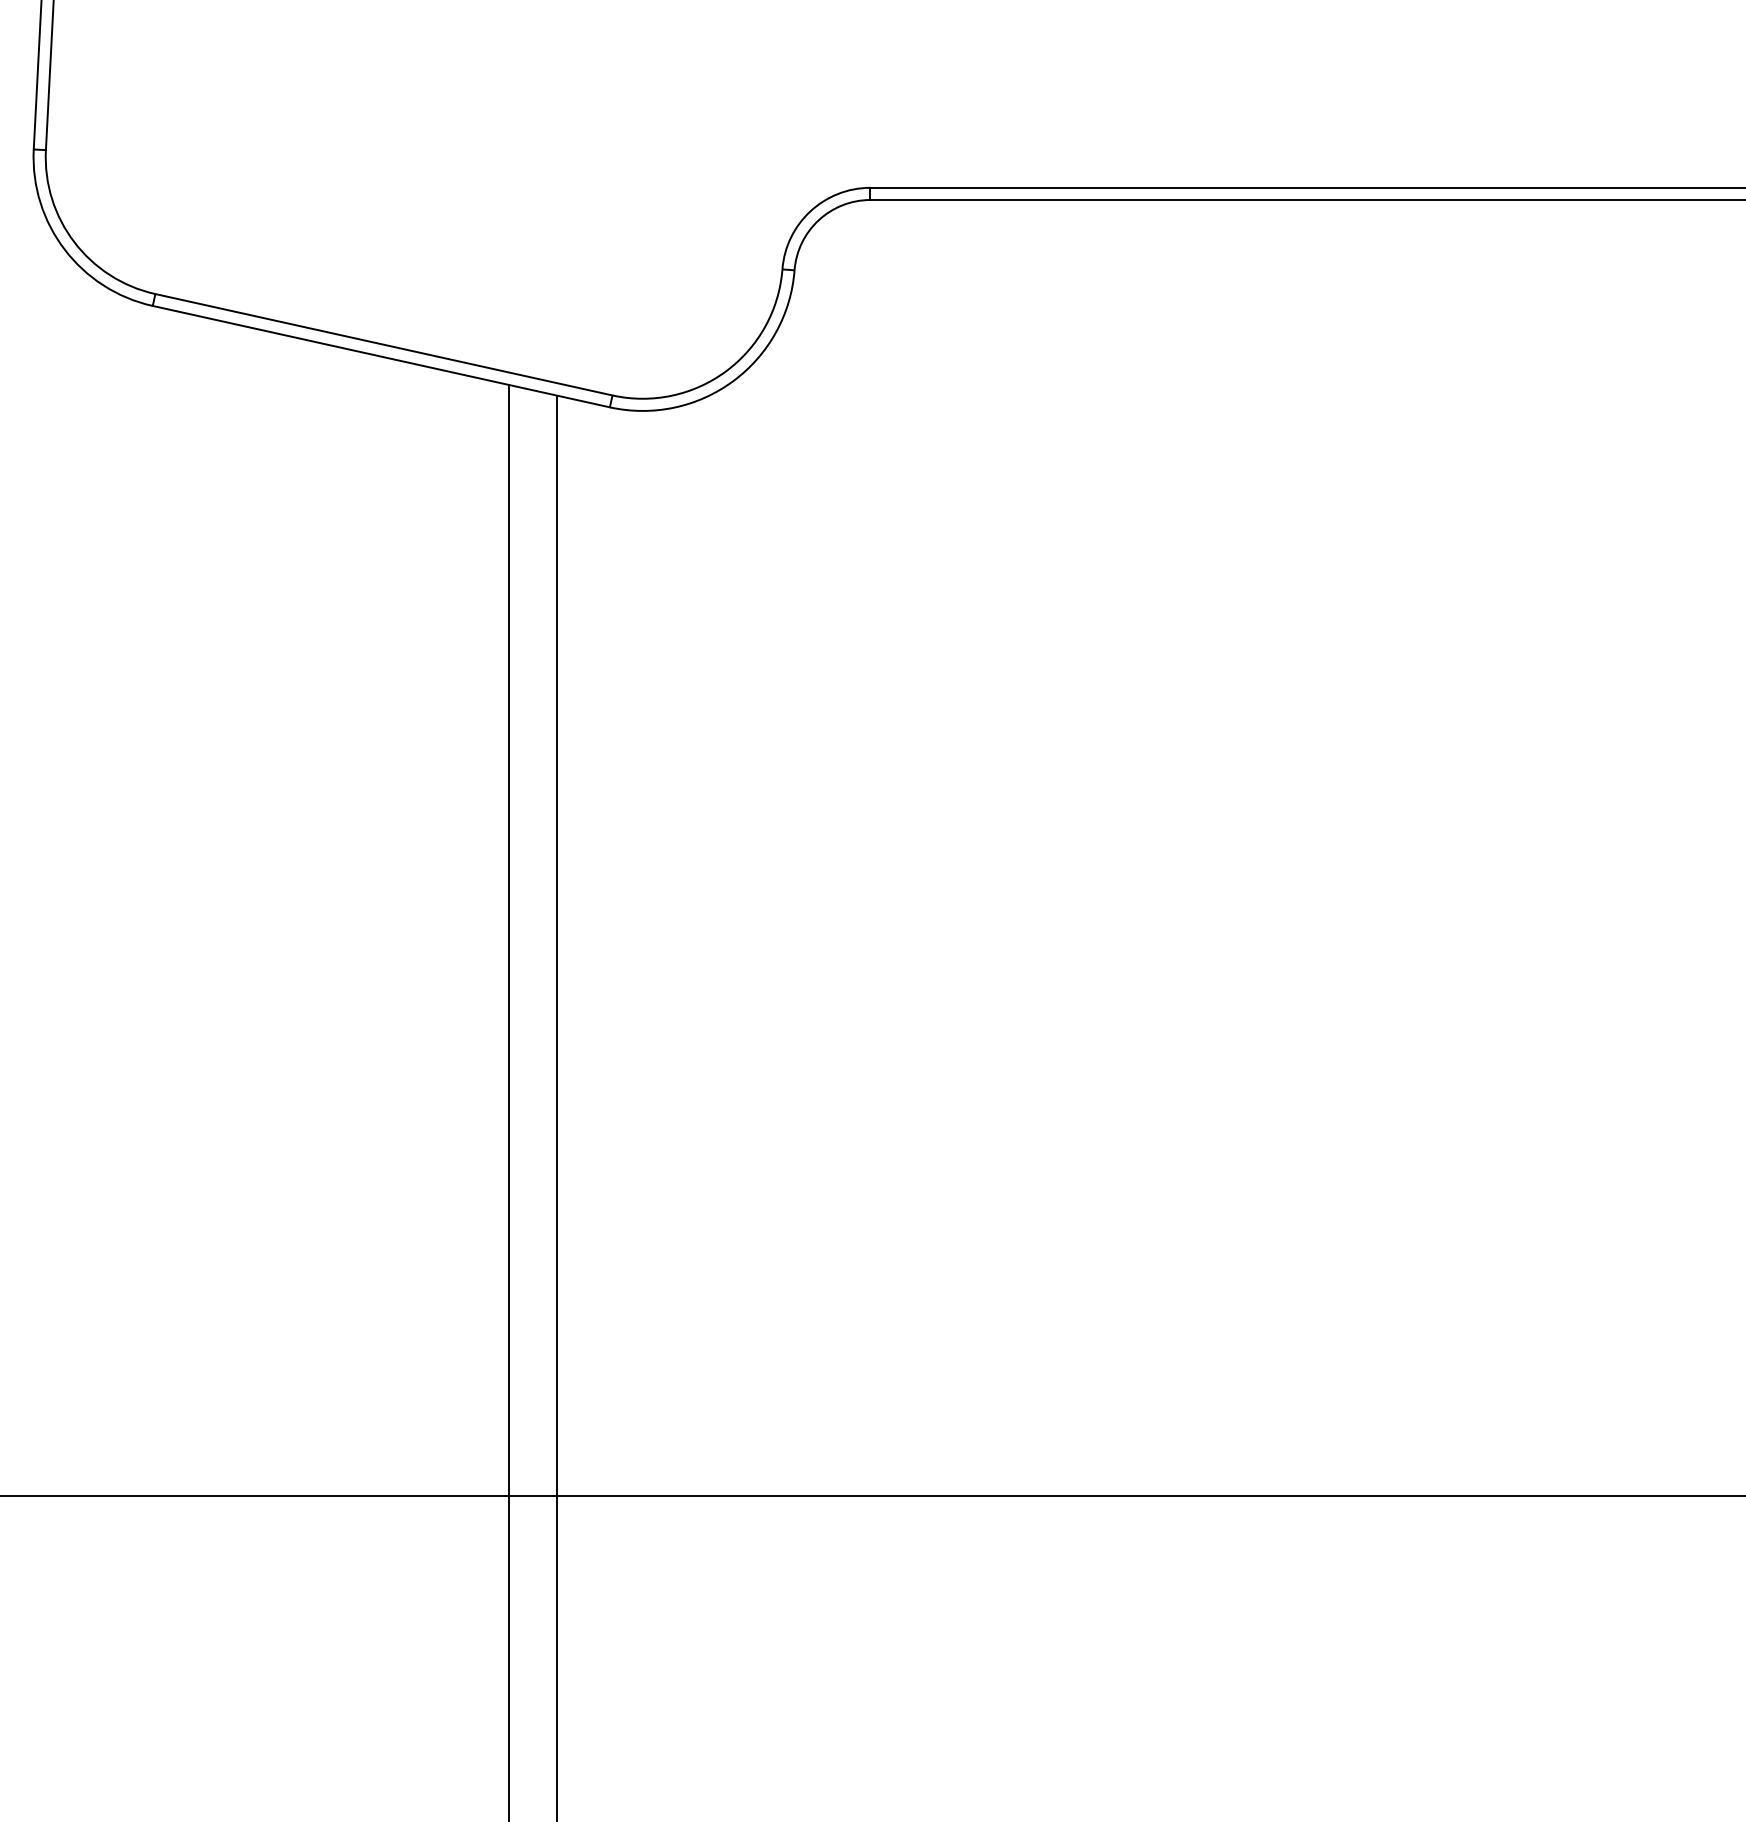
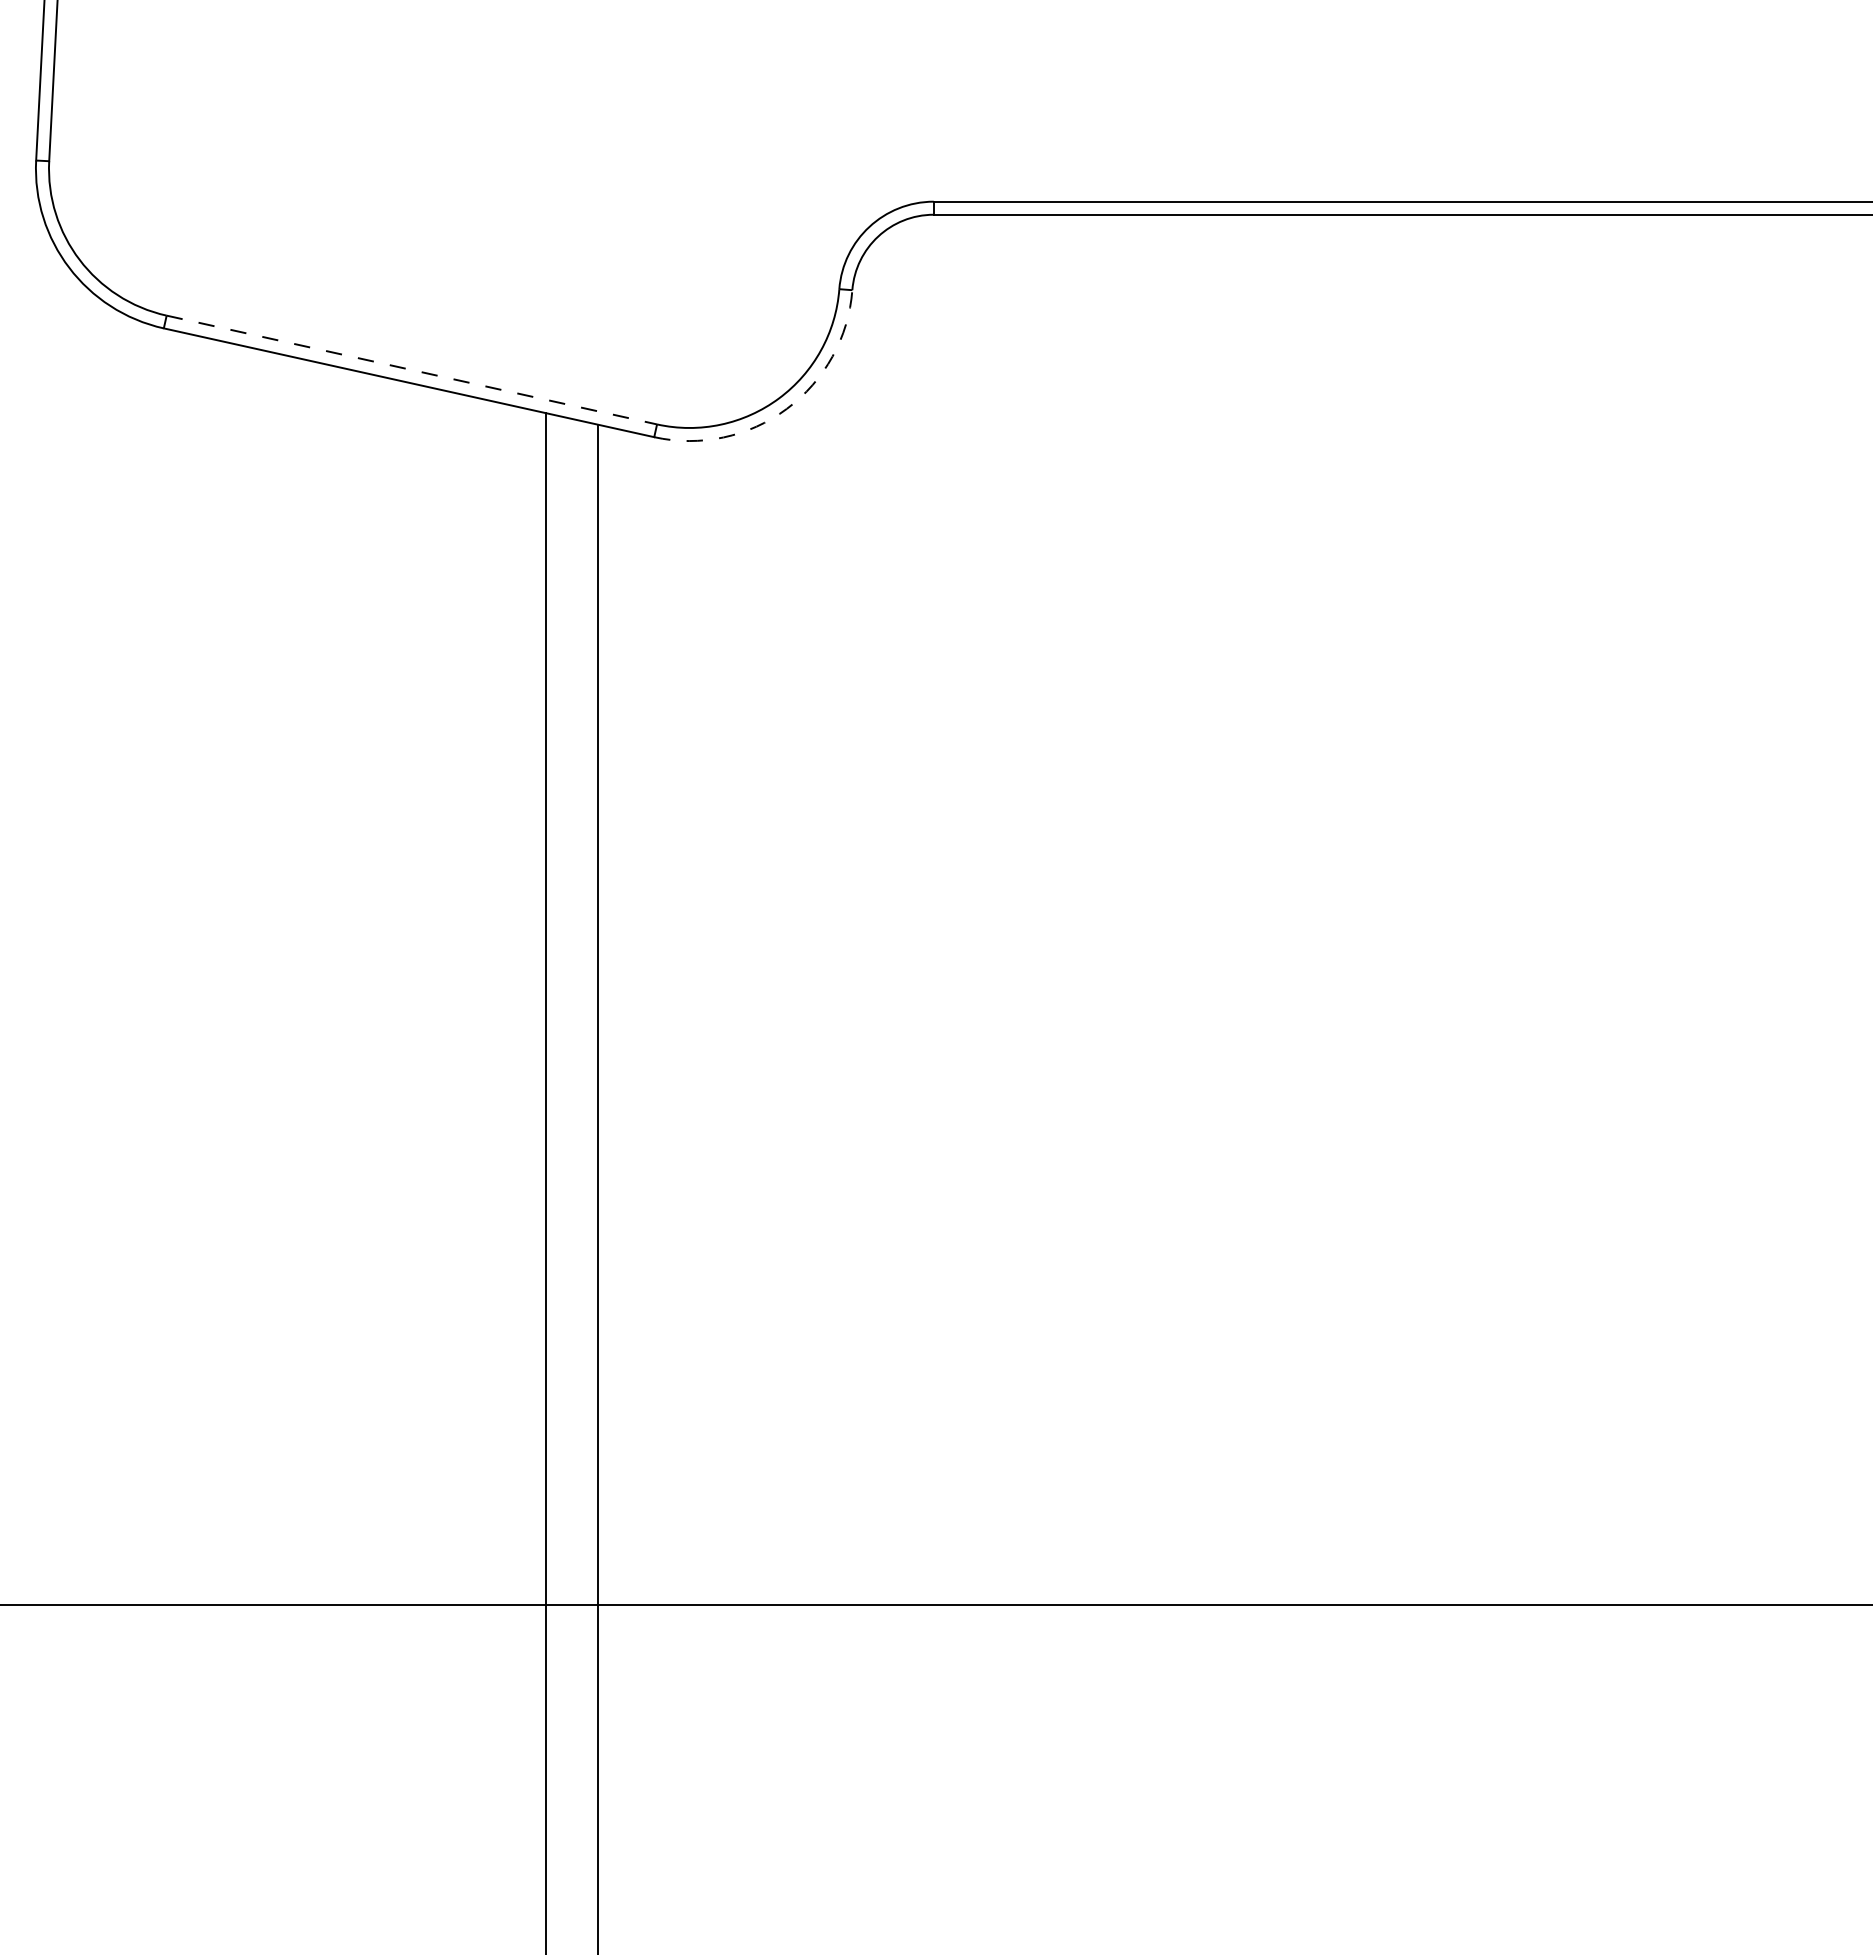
line: (384, 344) -> (412, 369), solid -> dashed
arc: (733, 380) -> (786, 408), solid -> dashed

